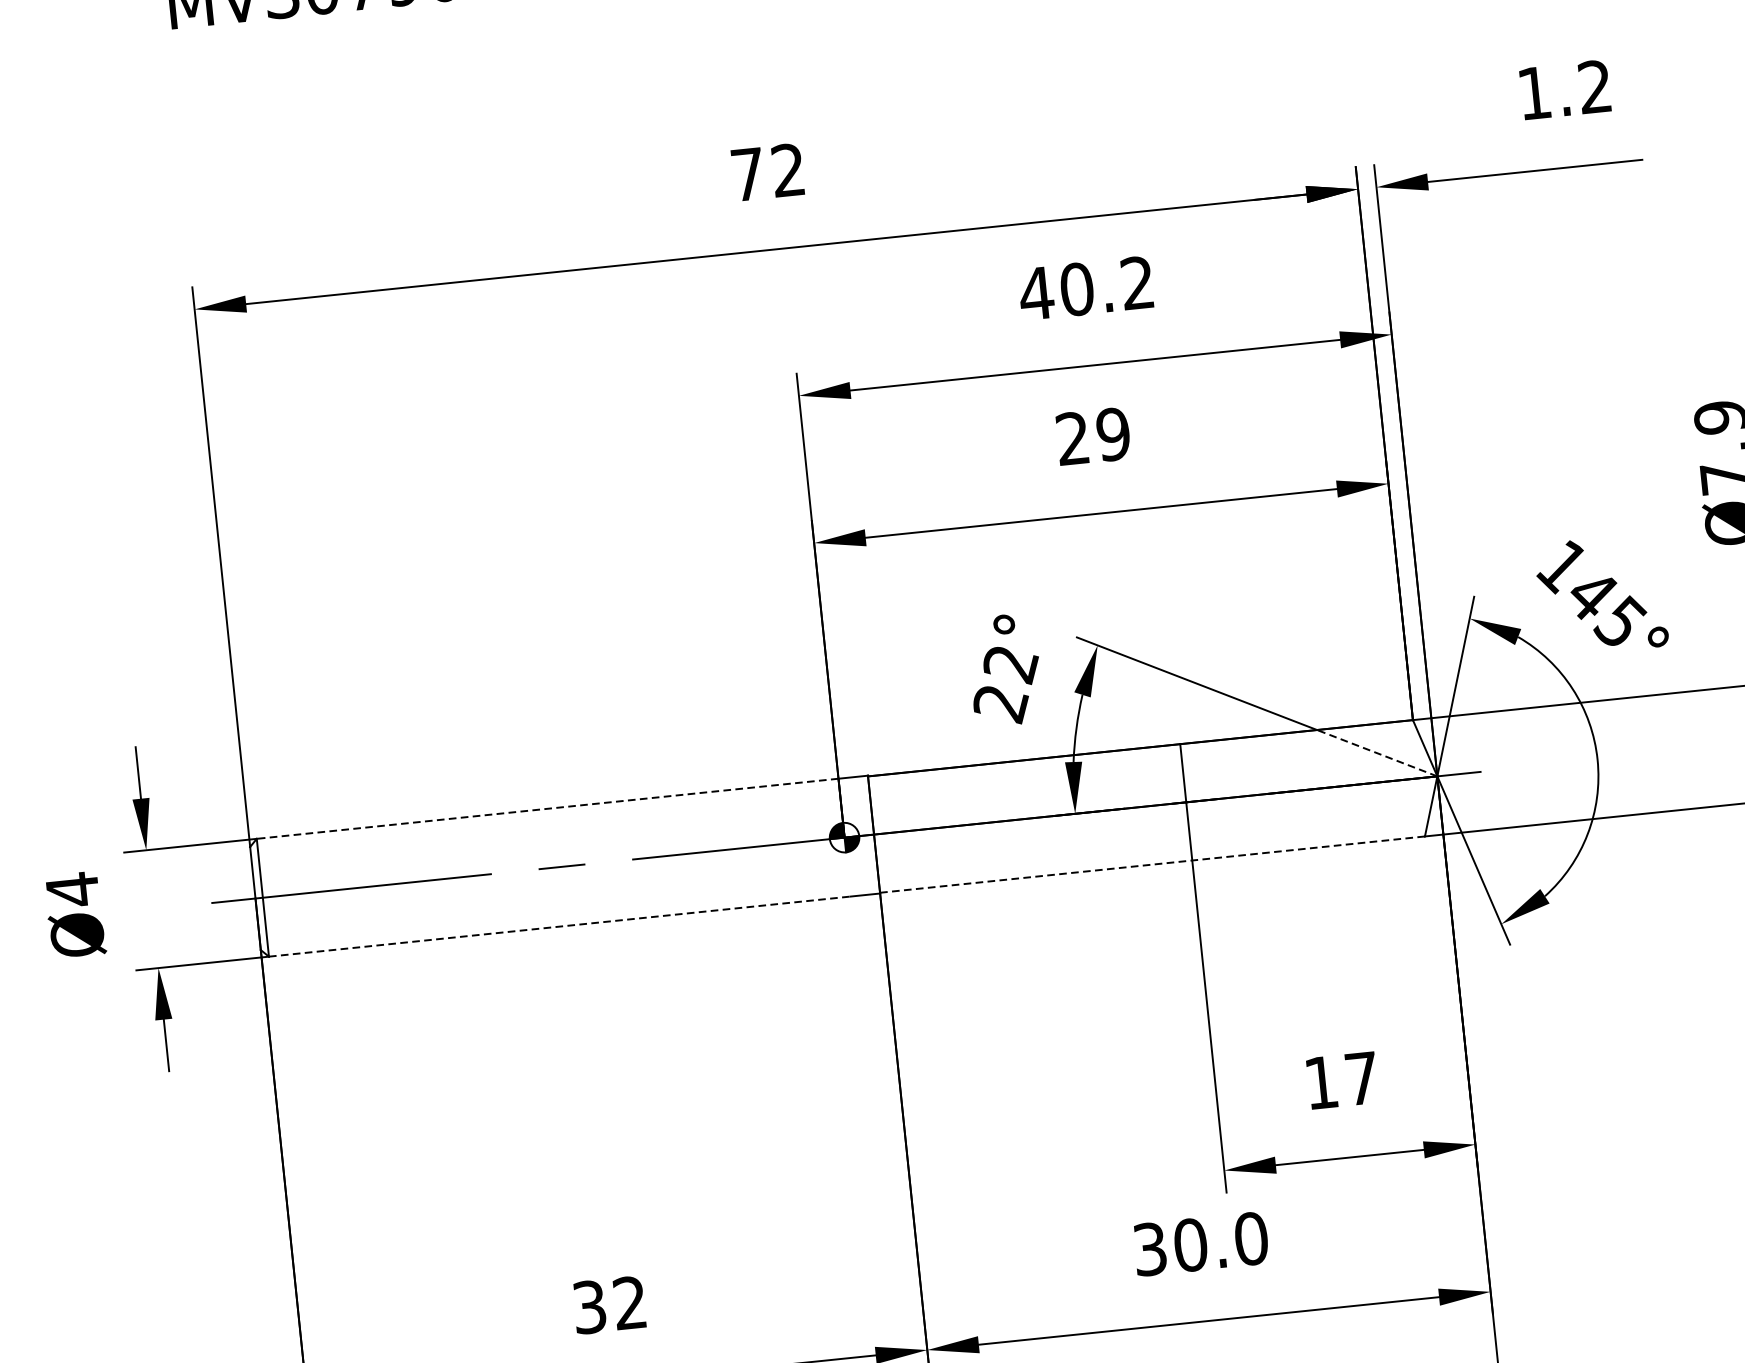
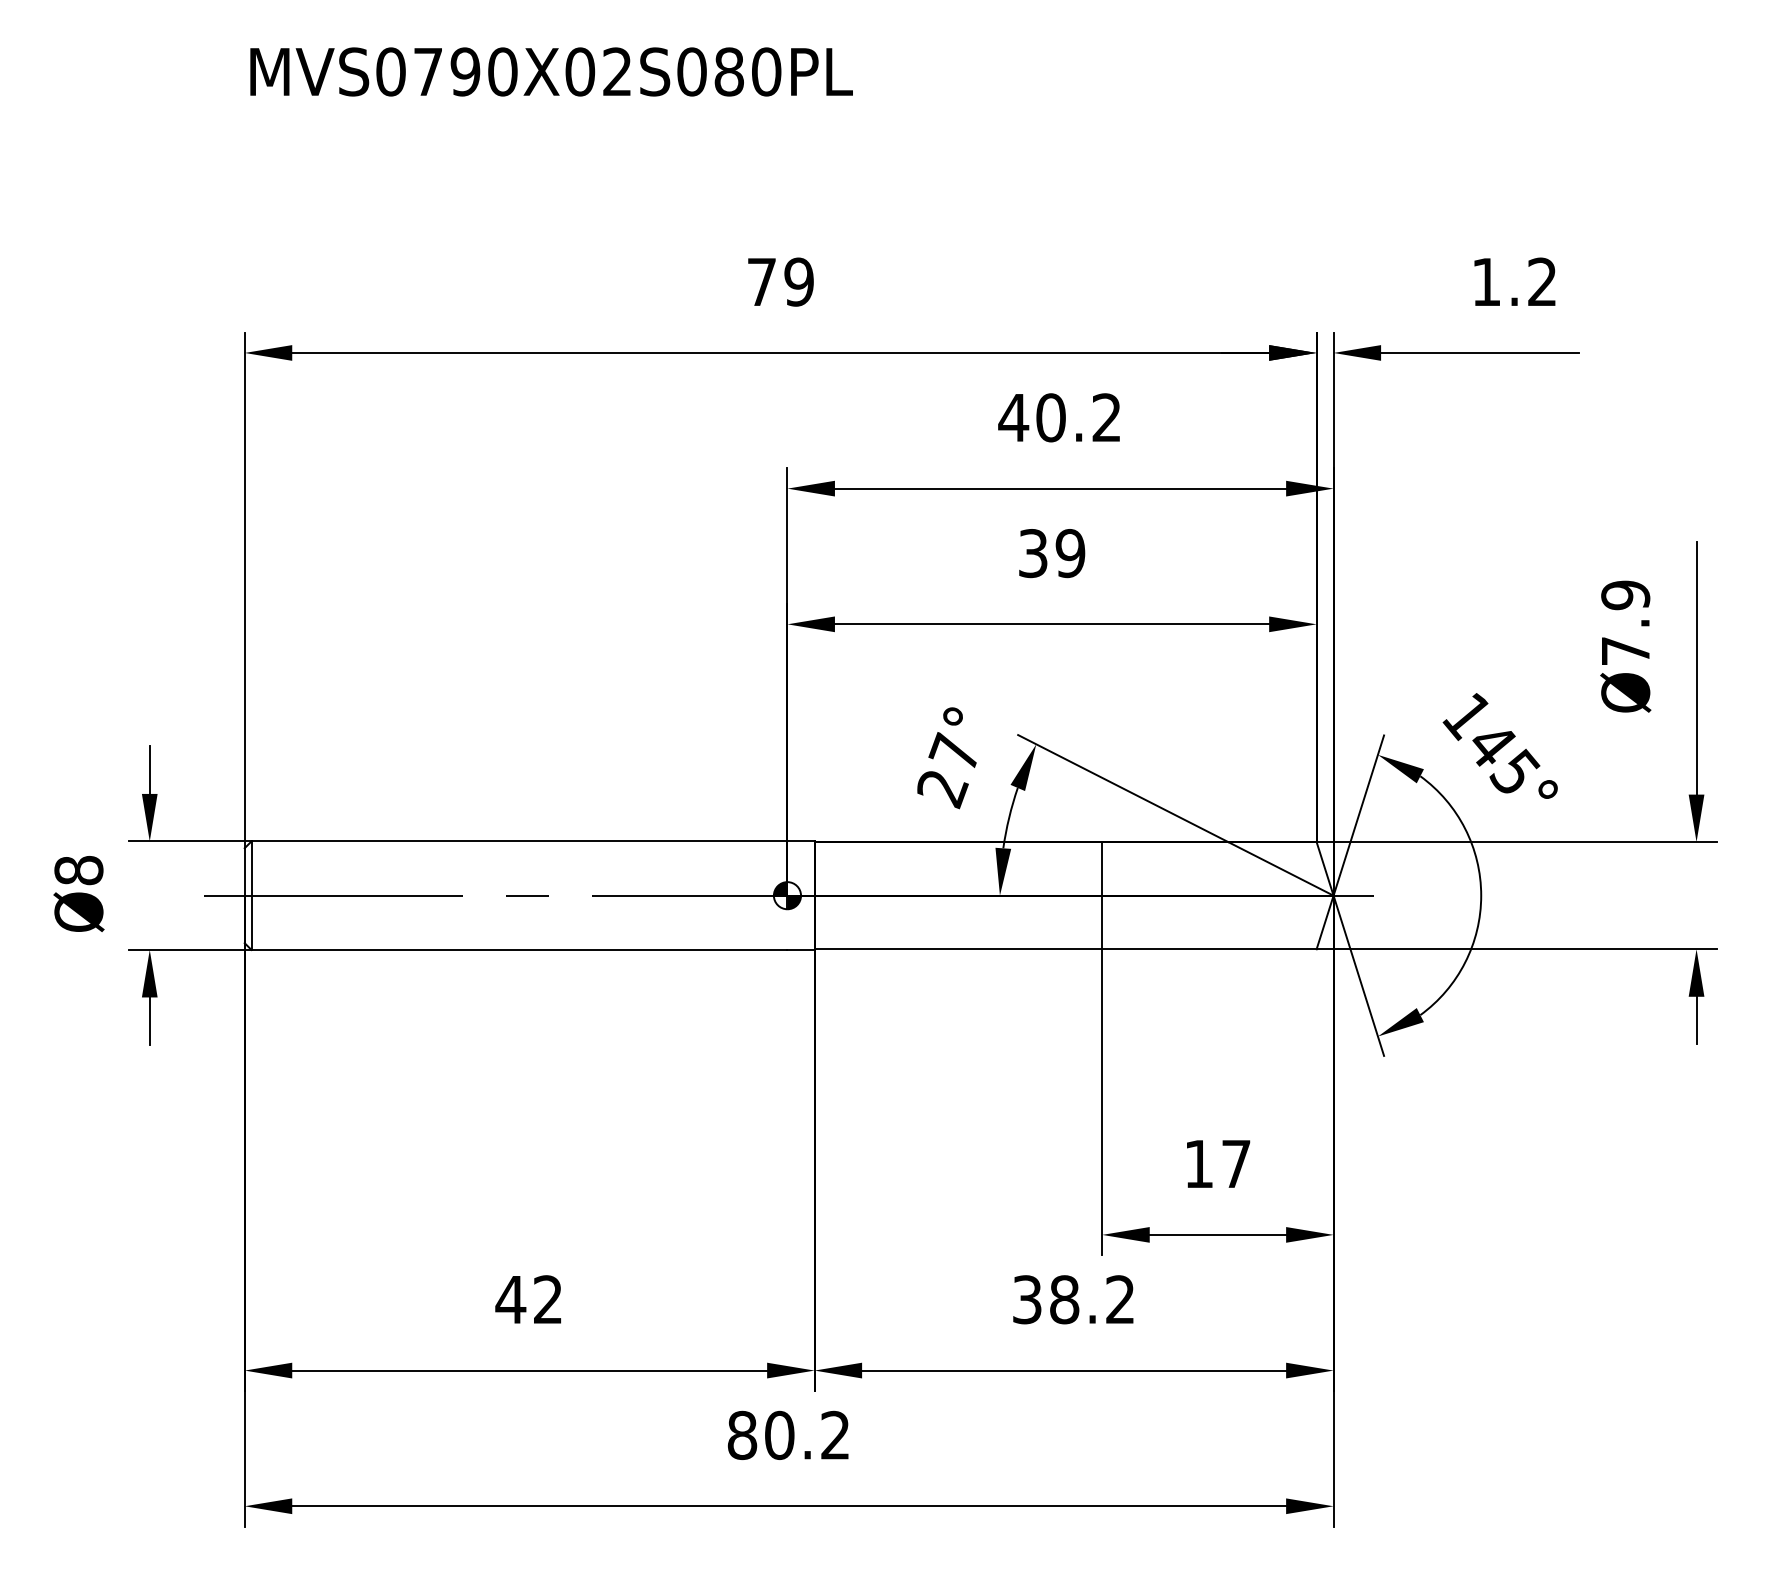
text: (787, 169) -> (798, 281), 72 -> 79
text: (1073, 438) -> (1033, 553), 29 -> 39
text: (1009, 664) -> (954, 753), 22° -> 27°
line: (1376, 752) -> (1280, 868), dashed -> solid
line: (547, 808) -> (519, 841), dashed -> solid
line: (1152, 864) -> (1065, 949), dashed -> solid
text: (72, 889) -> (78, 870), Ø4 -> Ø8
line: (559, 926) -> (519, 949), dashed -> solid
text: (1220, 1241) -> (1092, 1299), 30.0 -> 38.2
text: (589, 1307) -> (510, 1299), 32 -> 42

